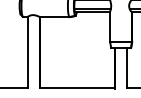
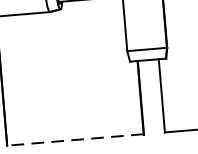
line: (77, 88) -> (75, 140), solid -> dashed

